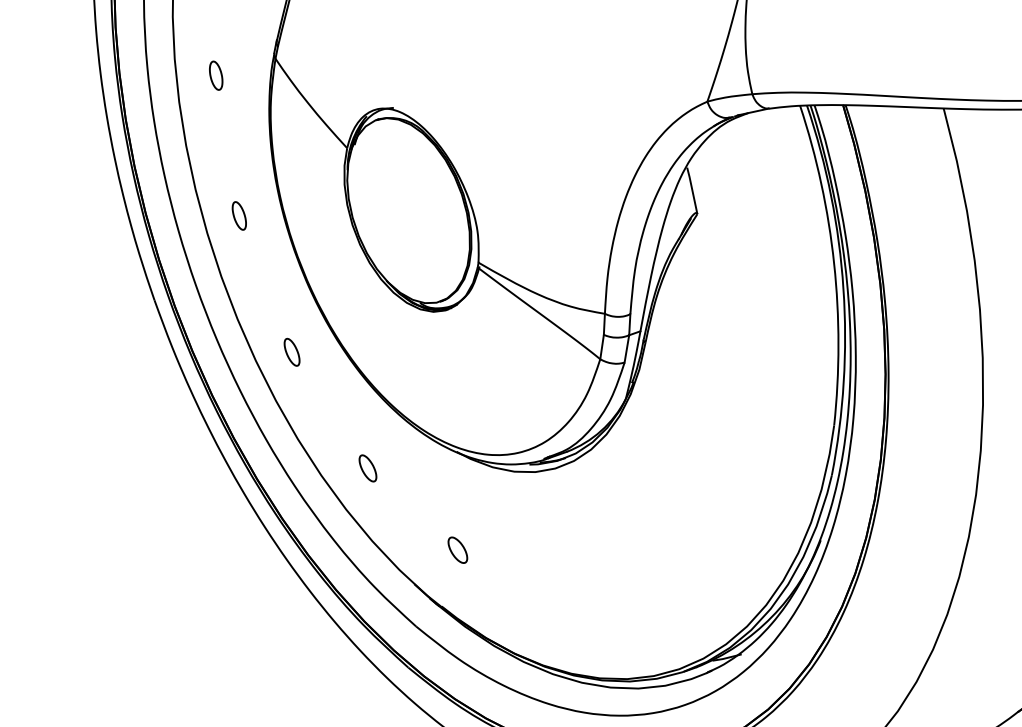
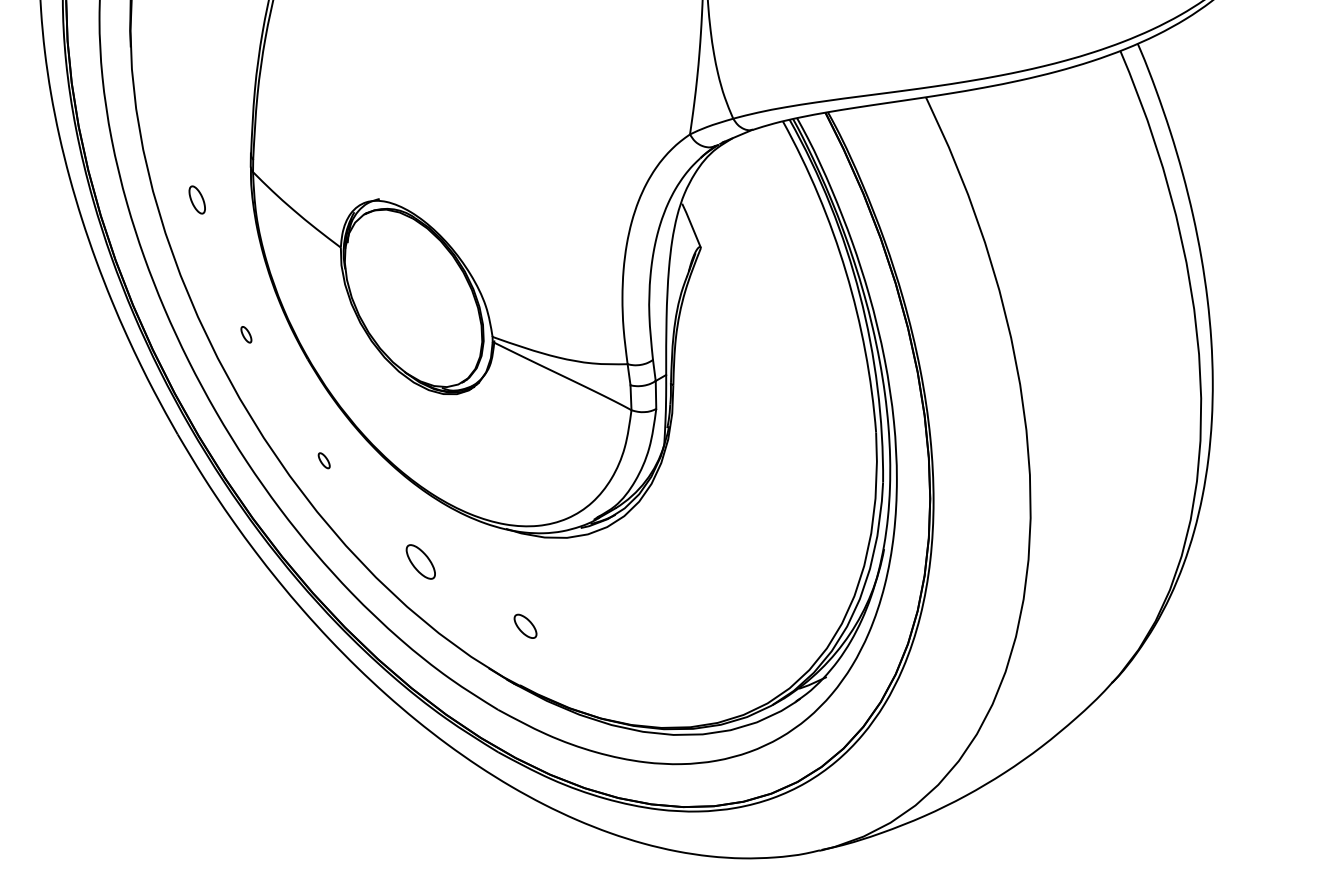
part: (239, 215) -> (246, 334), size x0.6
part: (292, 352) -> (324, 460), size x0.6
part: (368, 468) -> (421, 561), size x1.4

